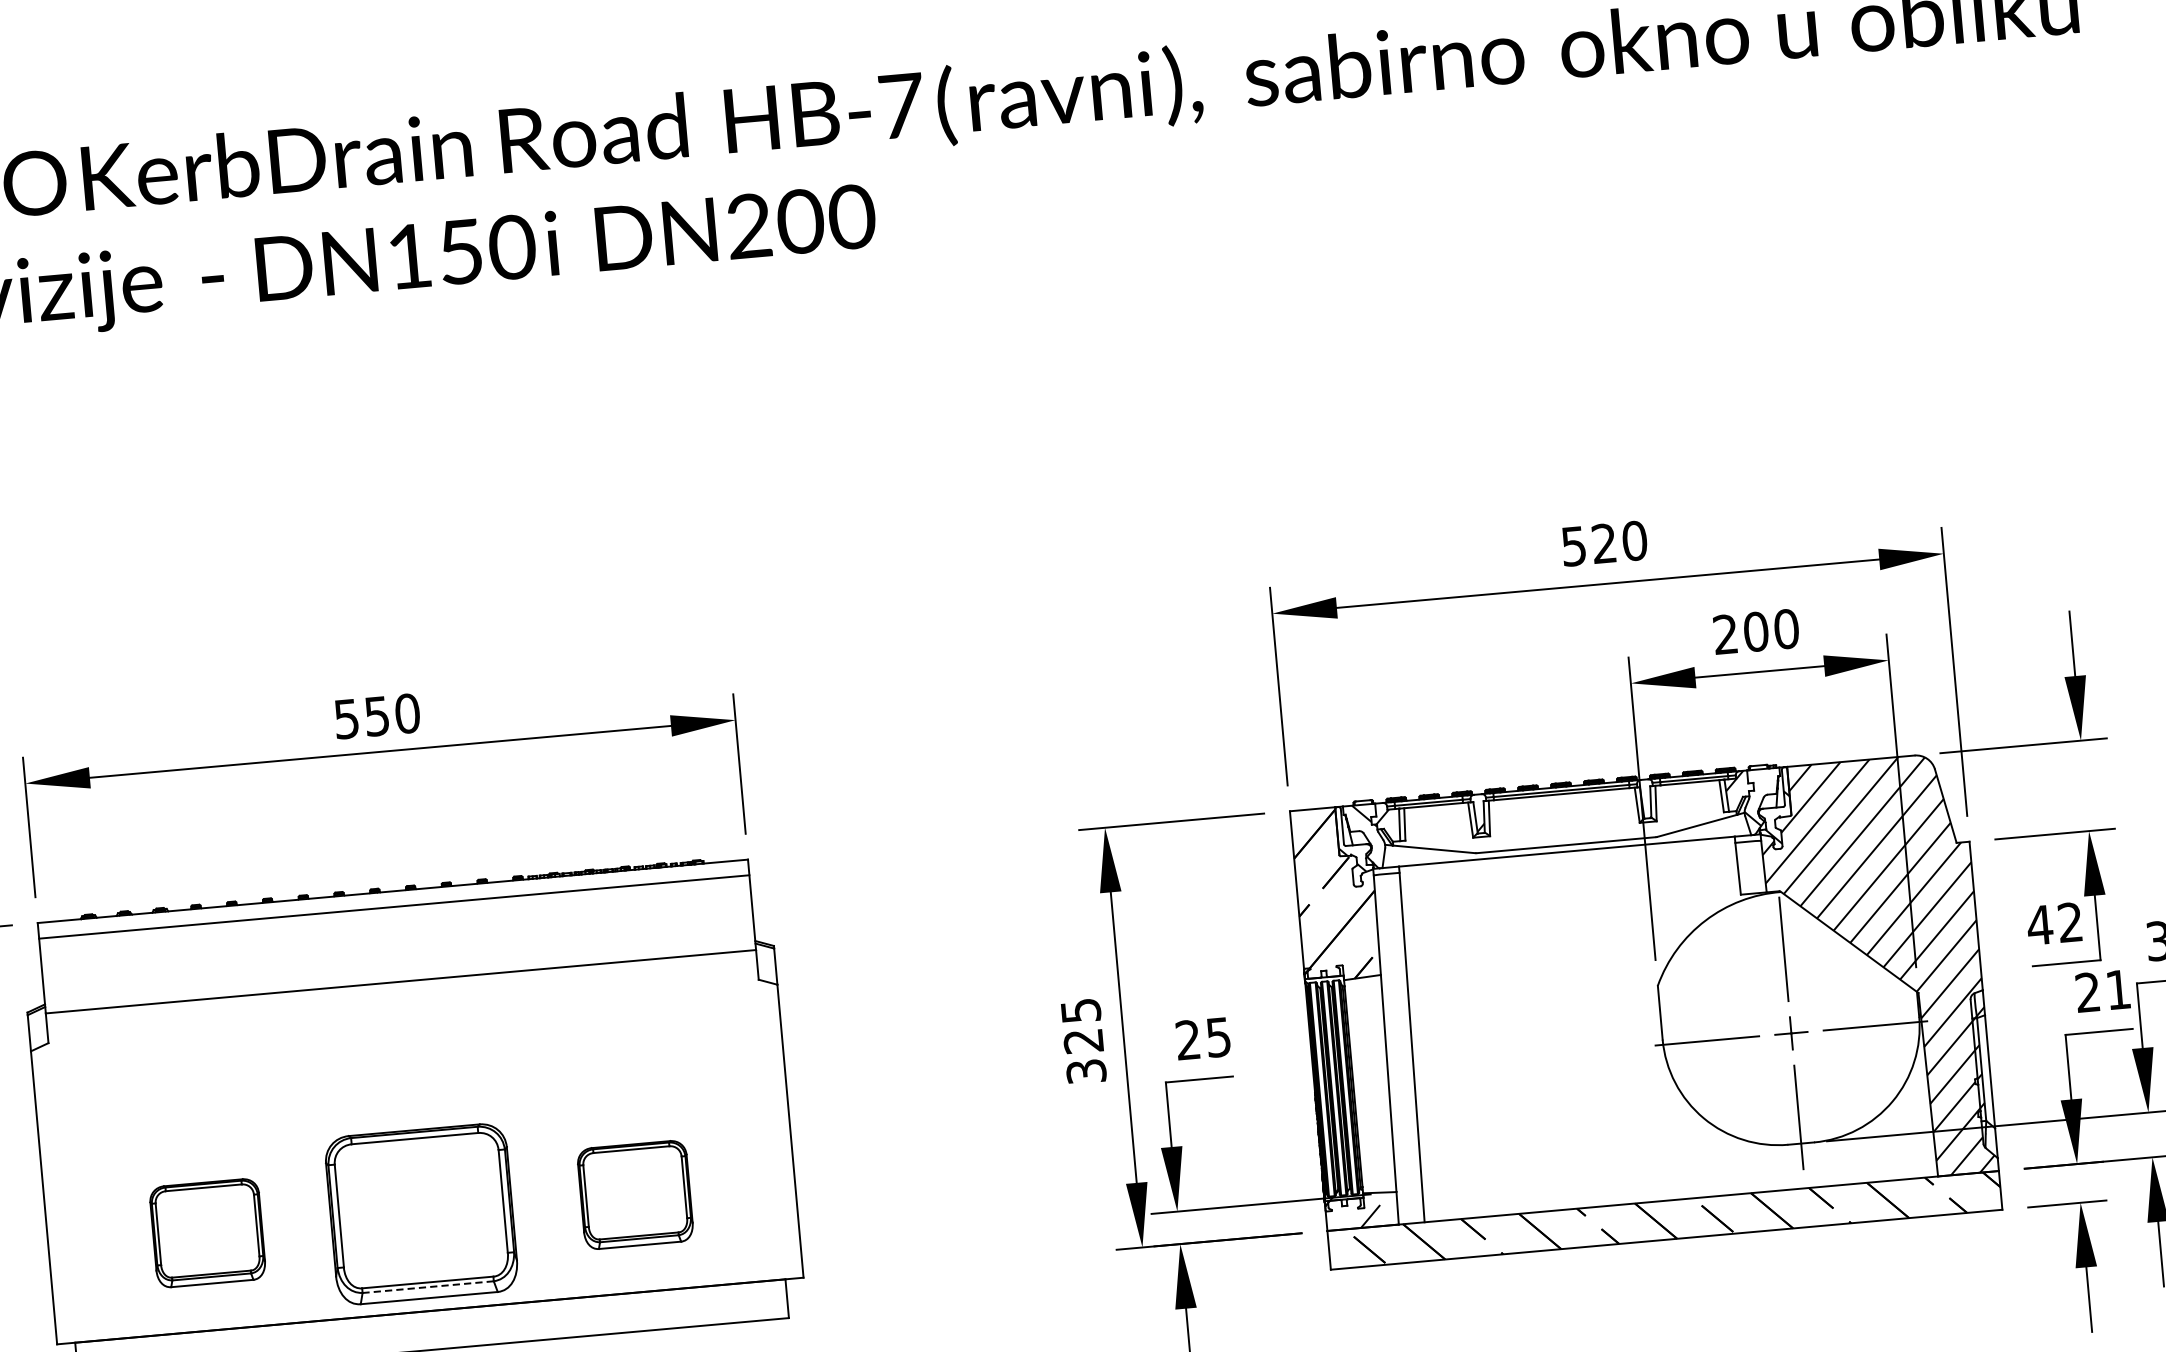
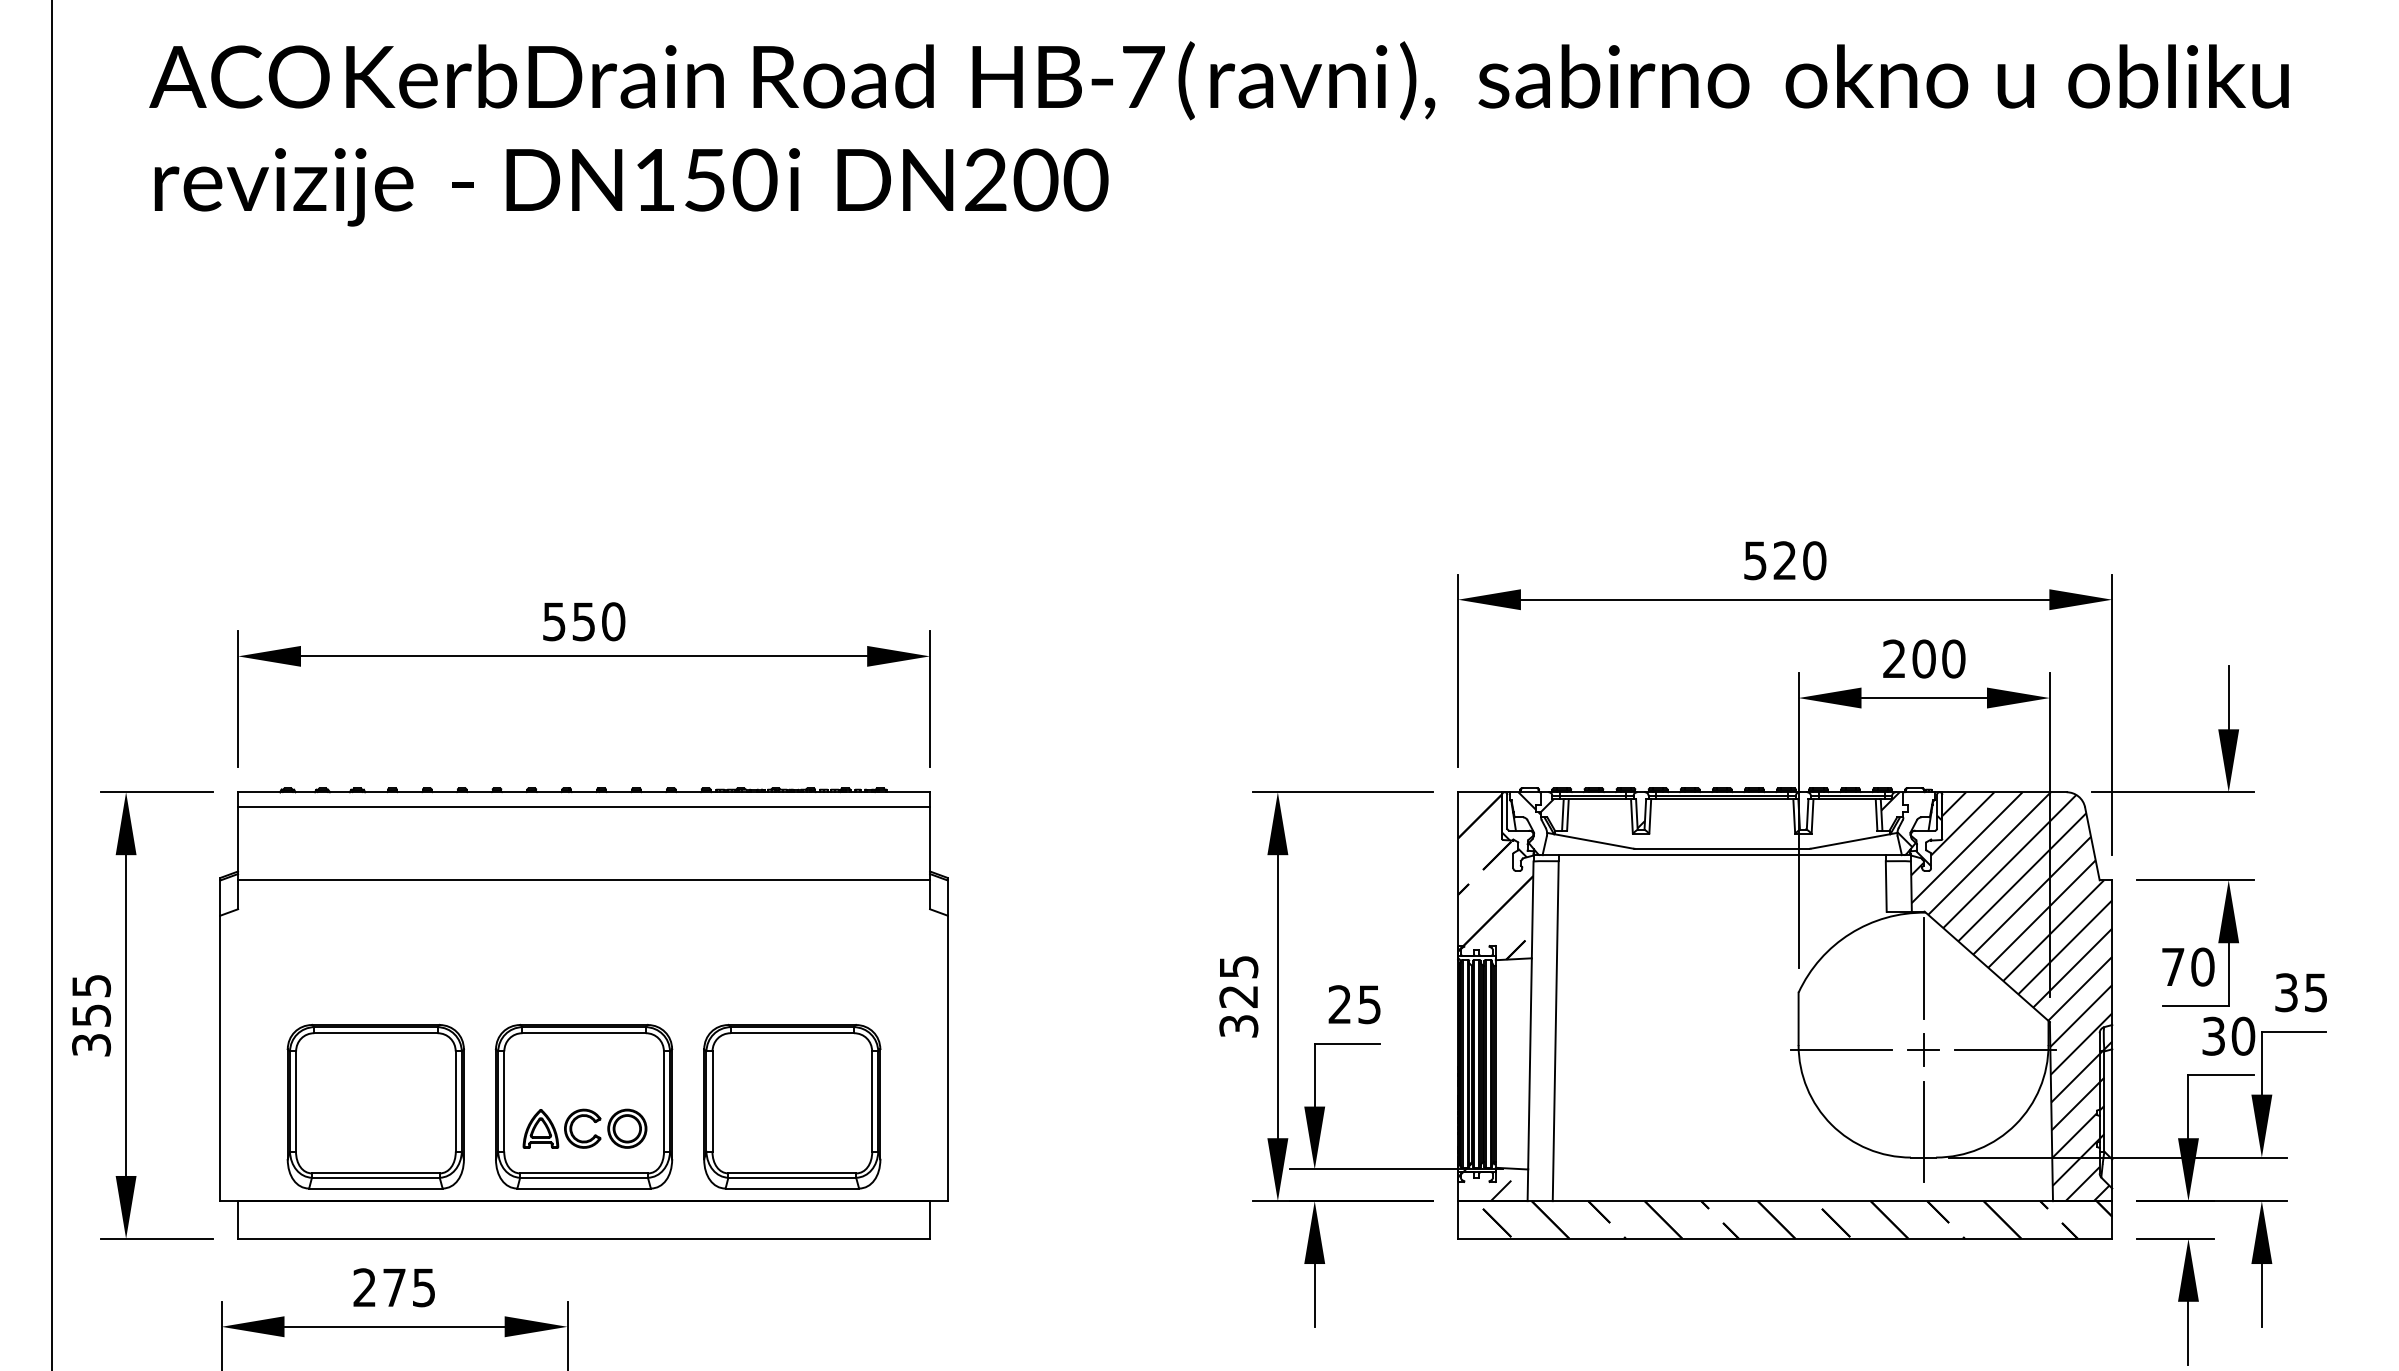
text: (2054, 923) -> (2187, 966), 42 -> 70
text: (2103, 990) -> (2228, 1035), 21 -> 30
part: (635, 1194) -> (792, 1106), size x1.67
part: (425, 1224) -> (586, 1117), added
part: (207, 1233) -> (375, 1106), size x1.67
line: (428, 1286) -> (584, 1177), dashed -> solid

